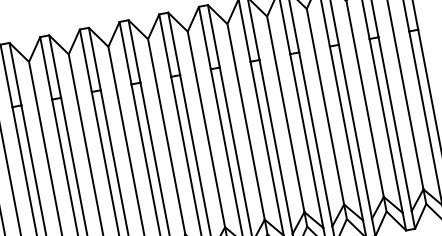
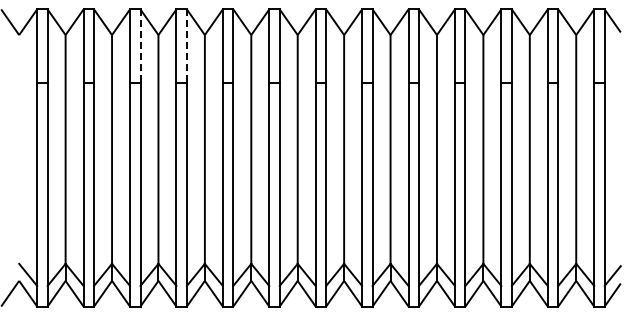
line: (54, 66) -> (186, 45), solid -> dashed
line: (15, 73) -> (140, 45), solid -> dashed

